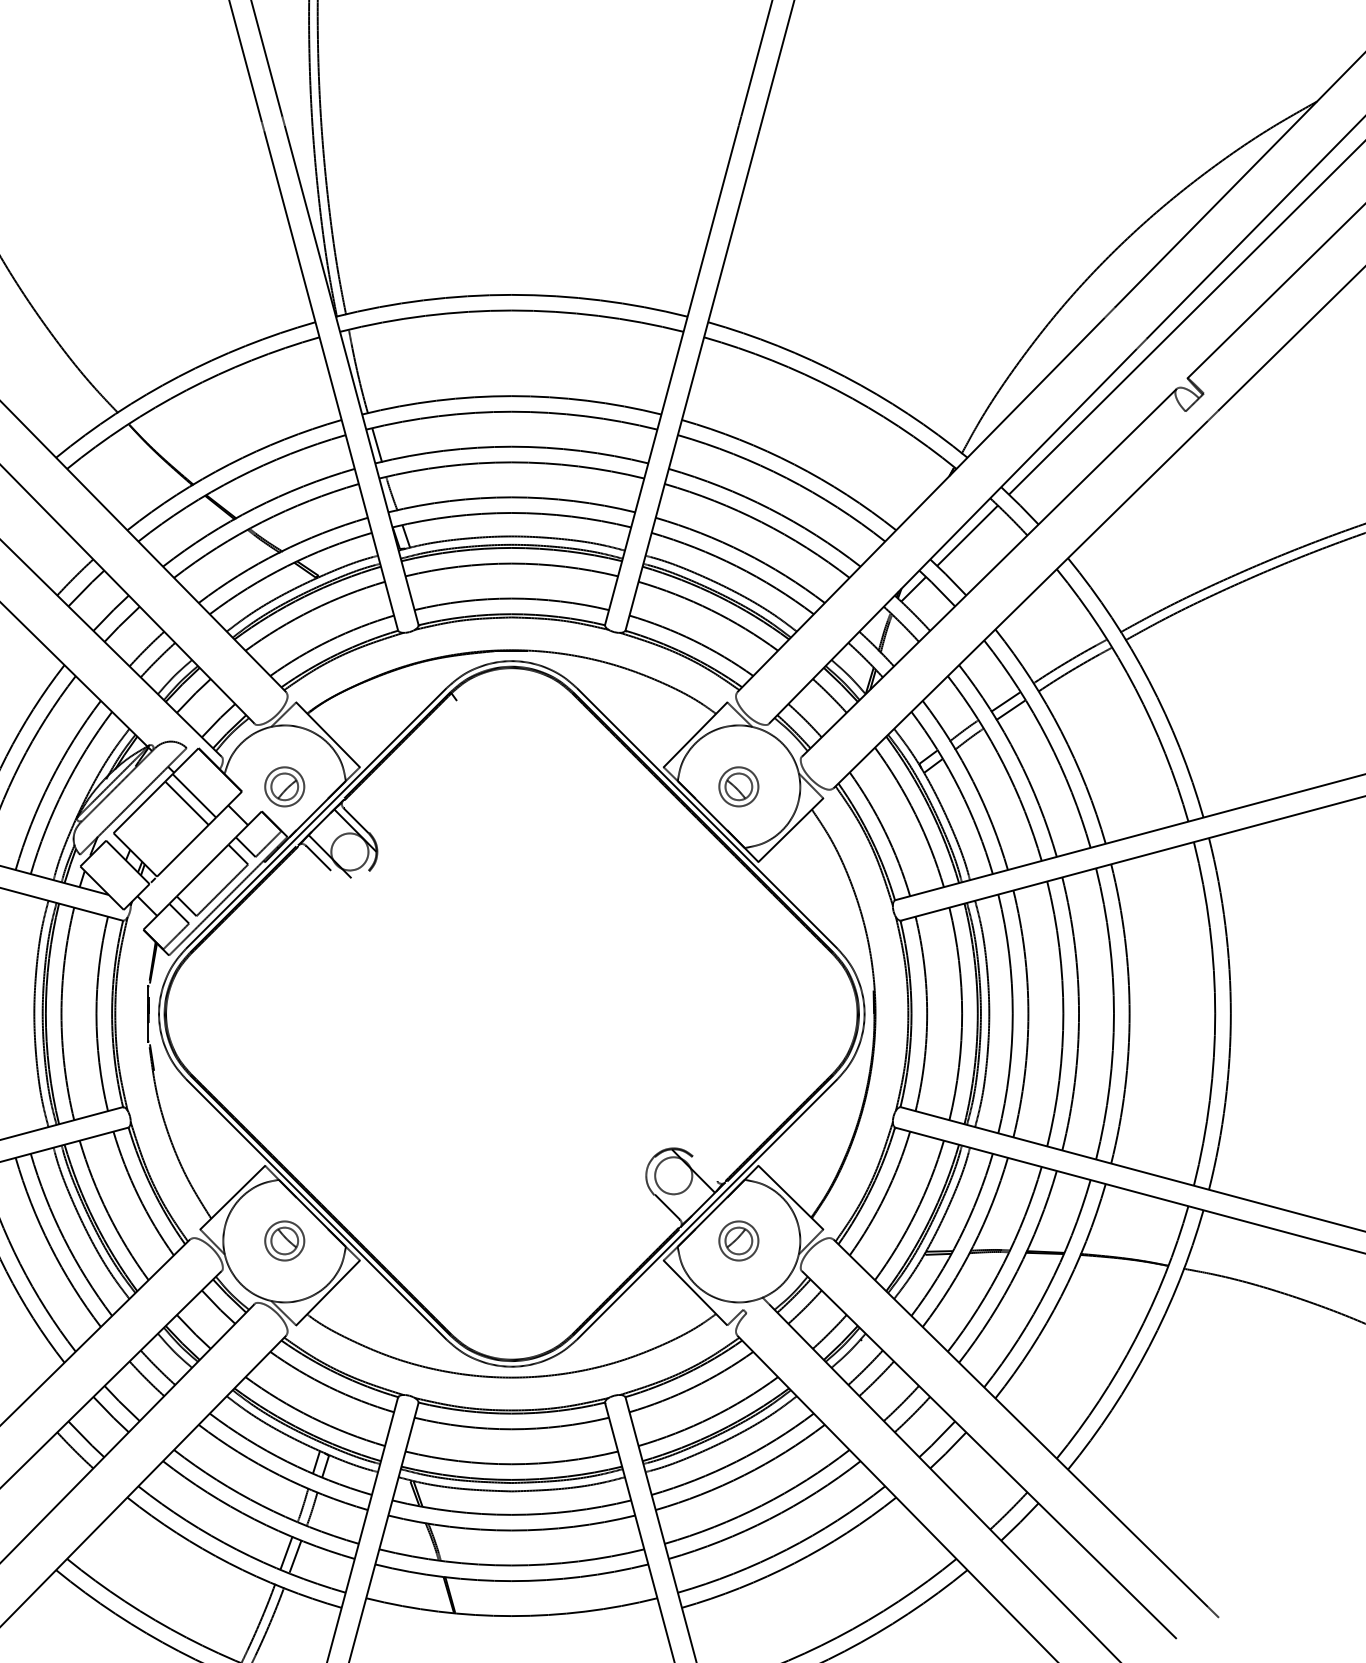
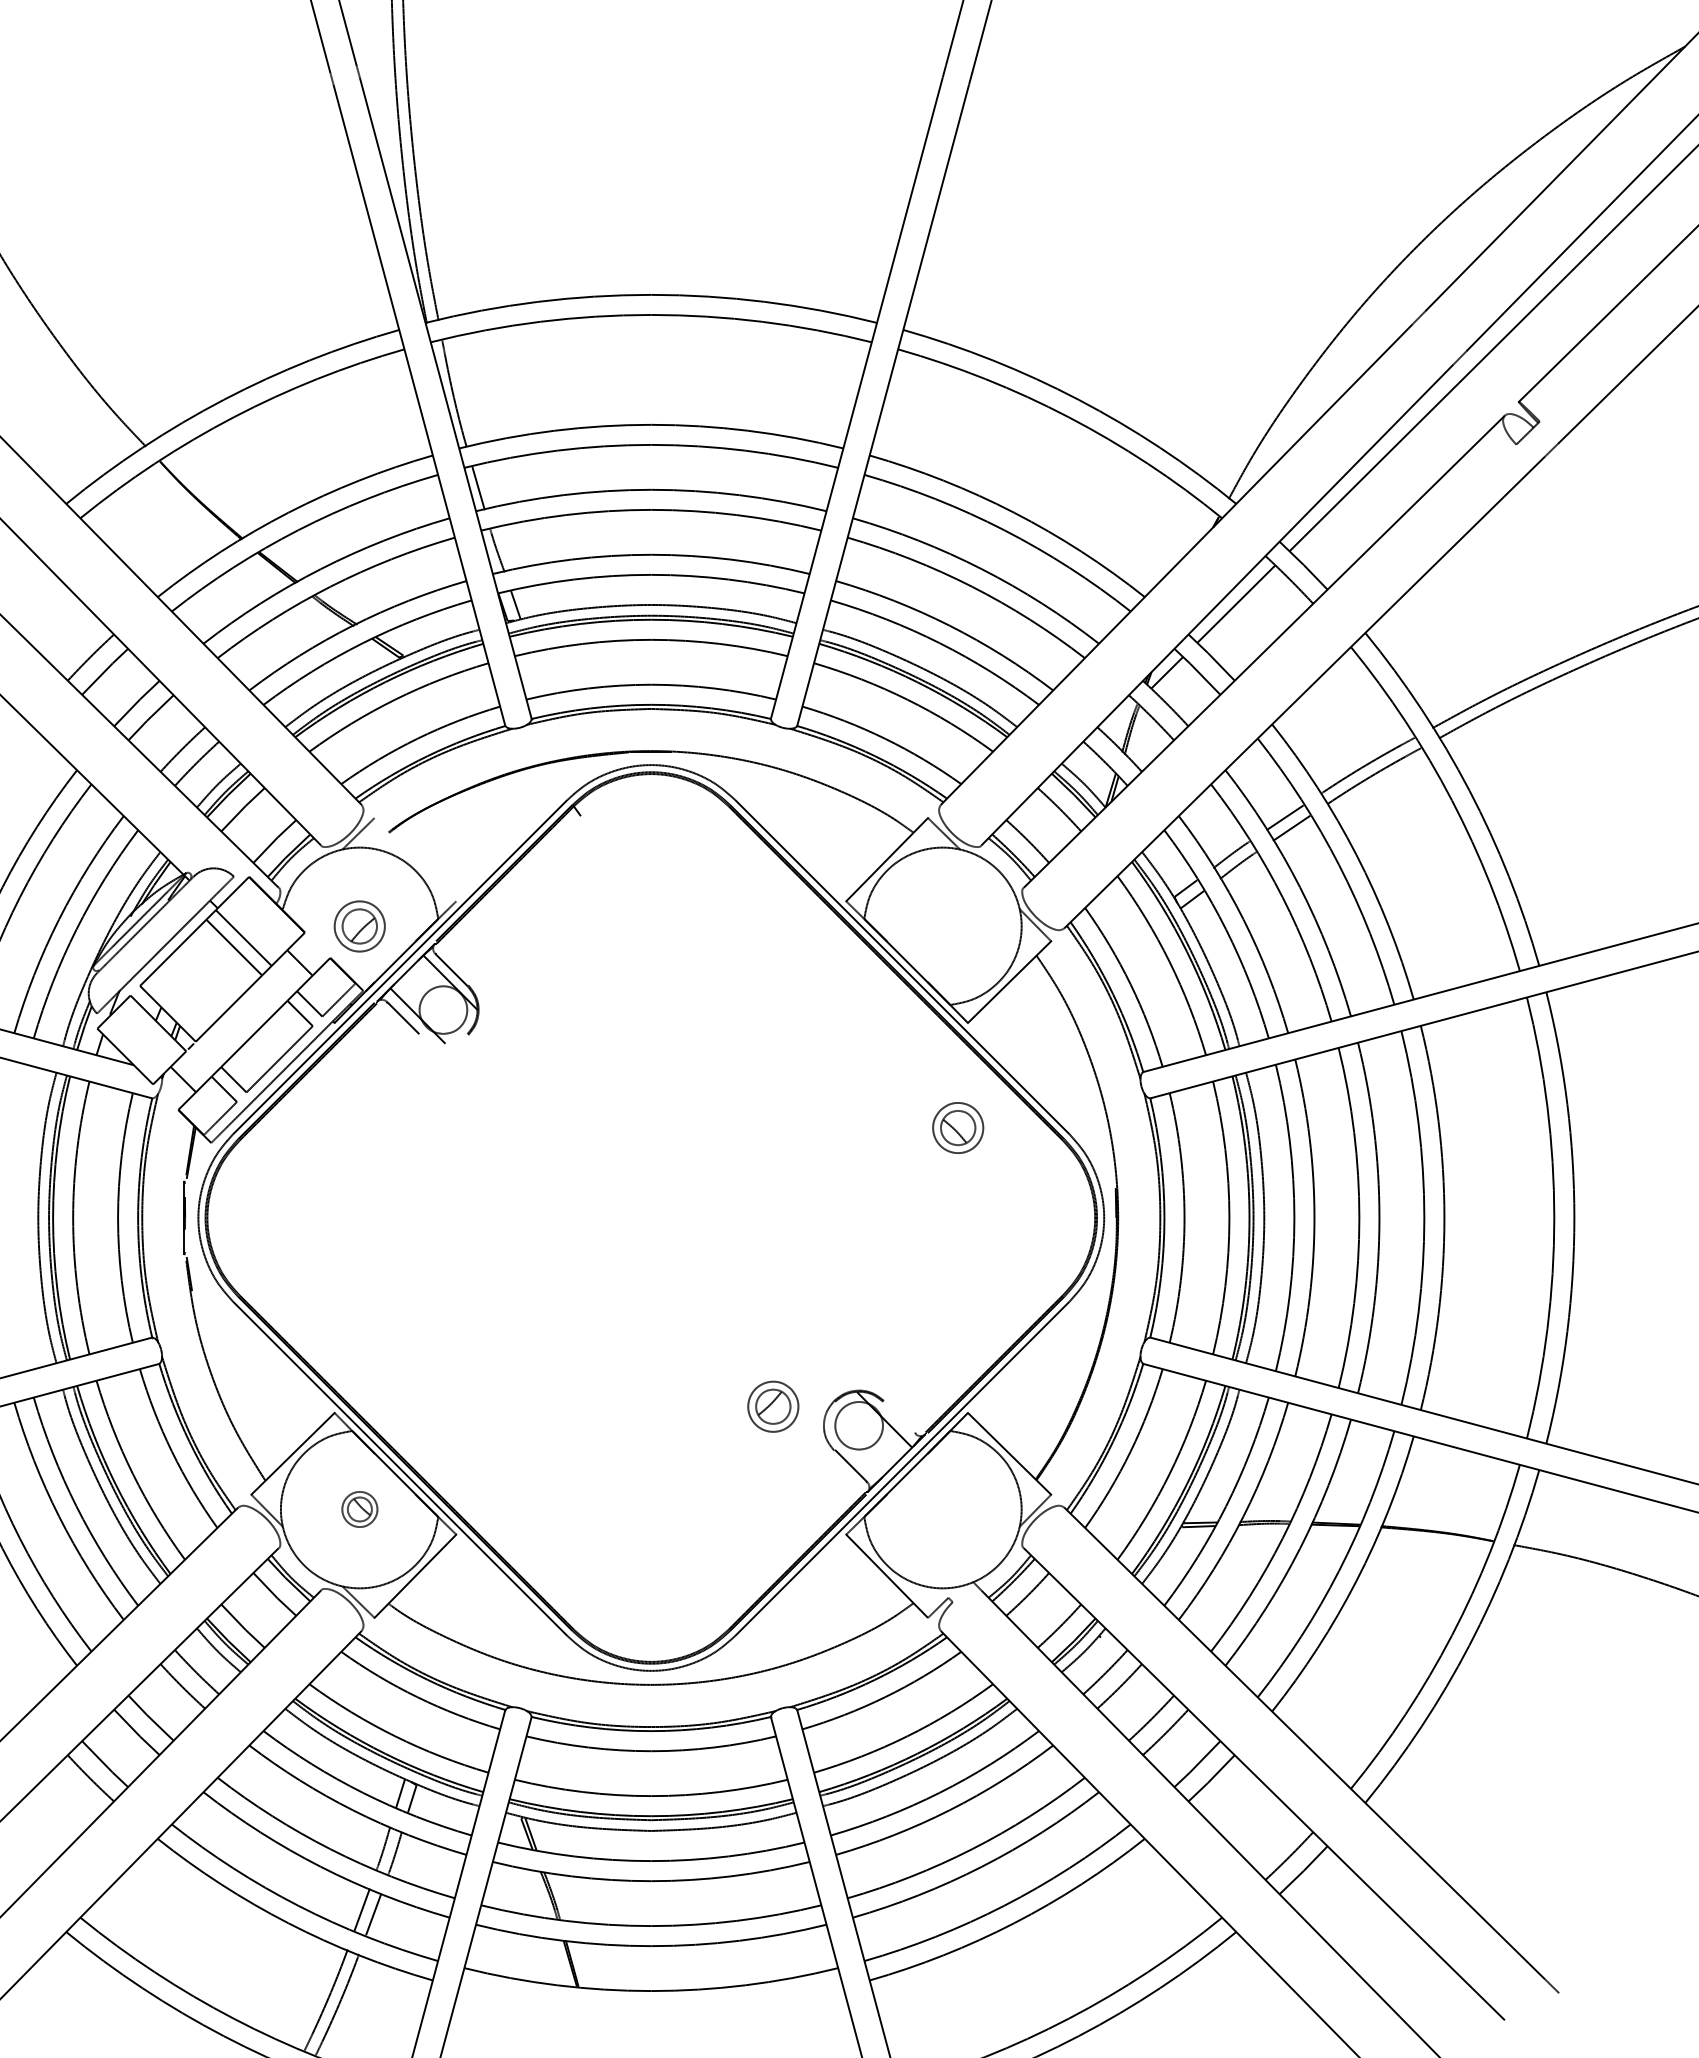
line: (327, 734) -> (414, 859), removed
part: (738, 786) -> (957, 1127), moved
part: (284, 1240) -> (359, 1508), size x0.7
part: (738, 1240) -> (772, 1406), moved

